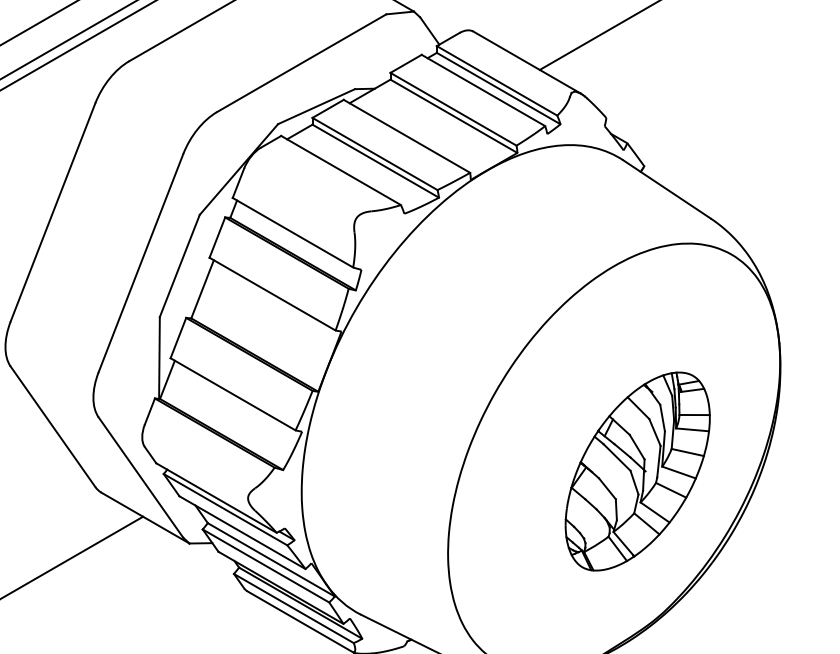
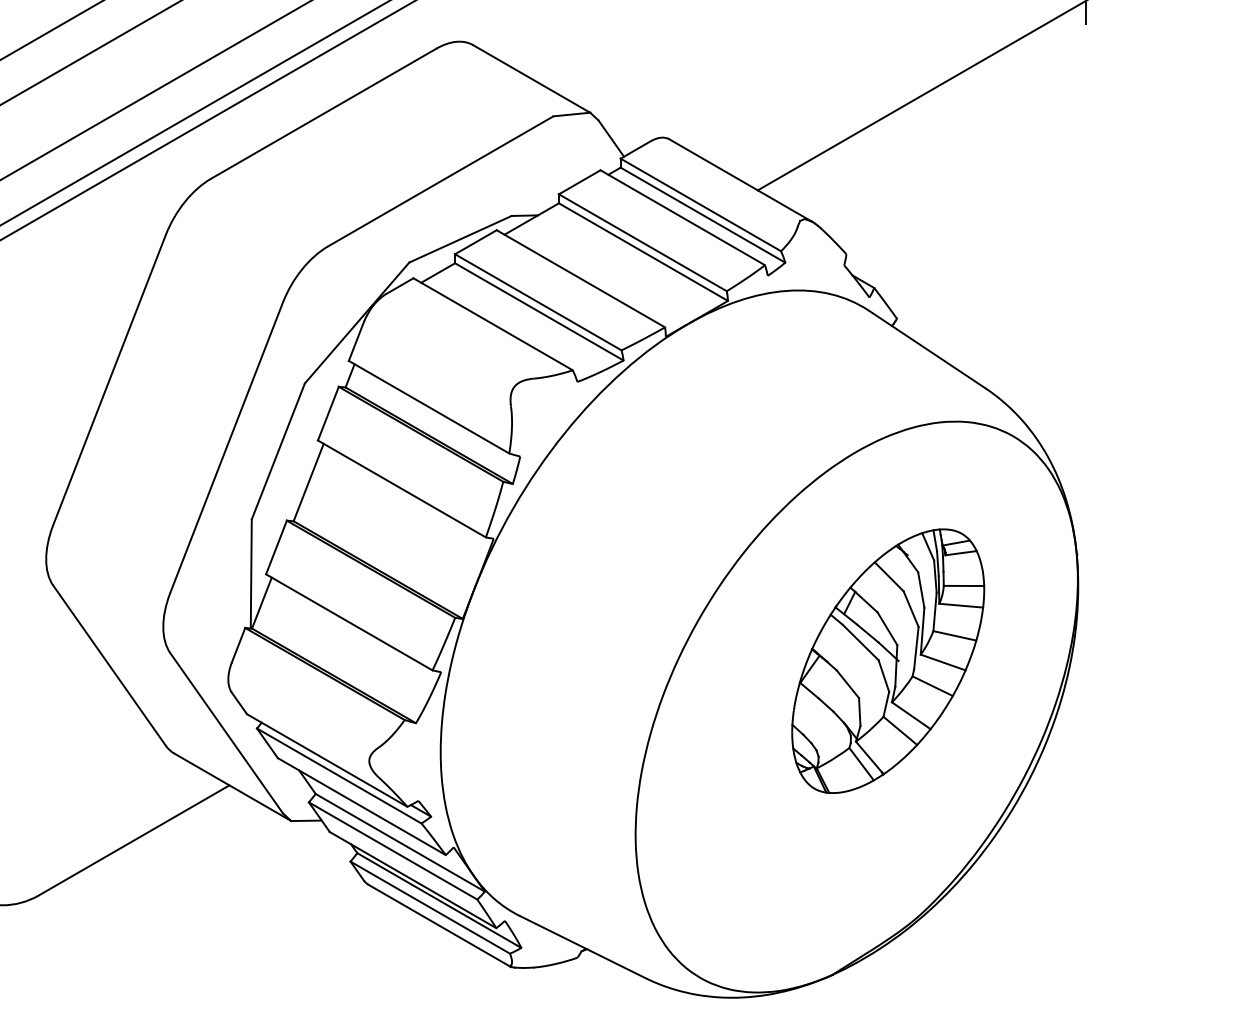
part: (637, 471) -> (888, 660), moved

